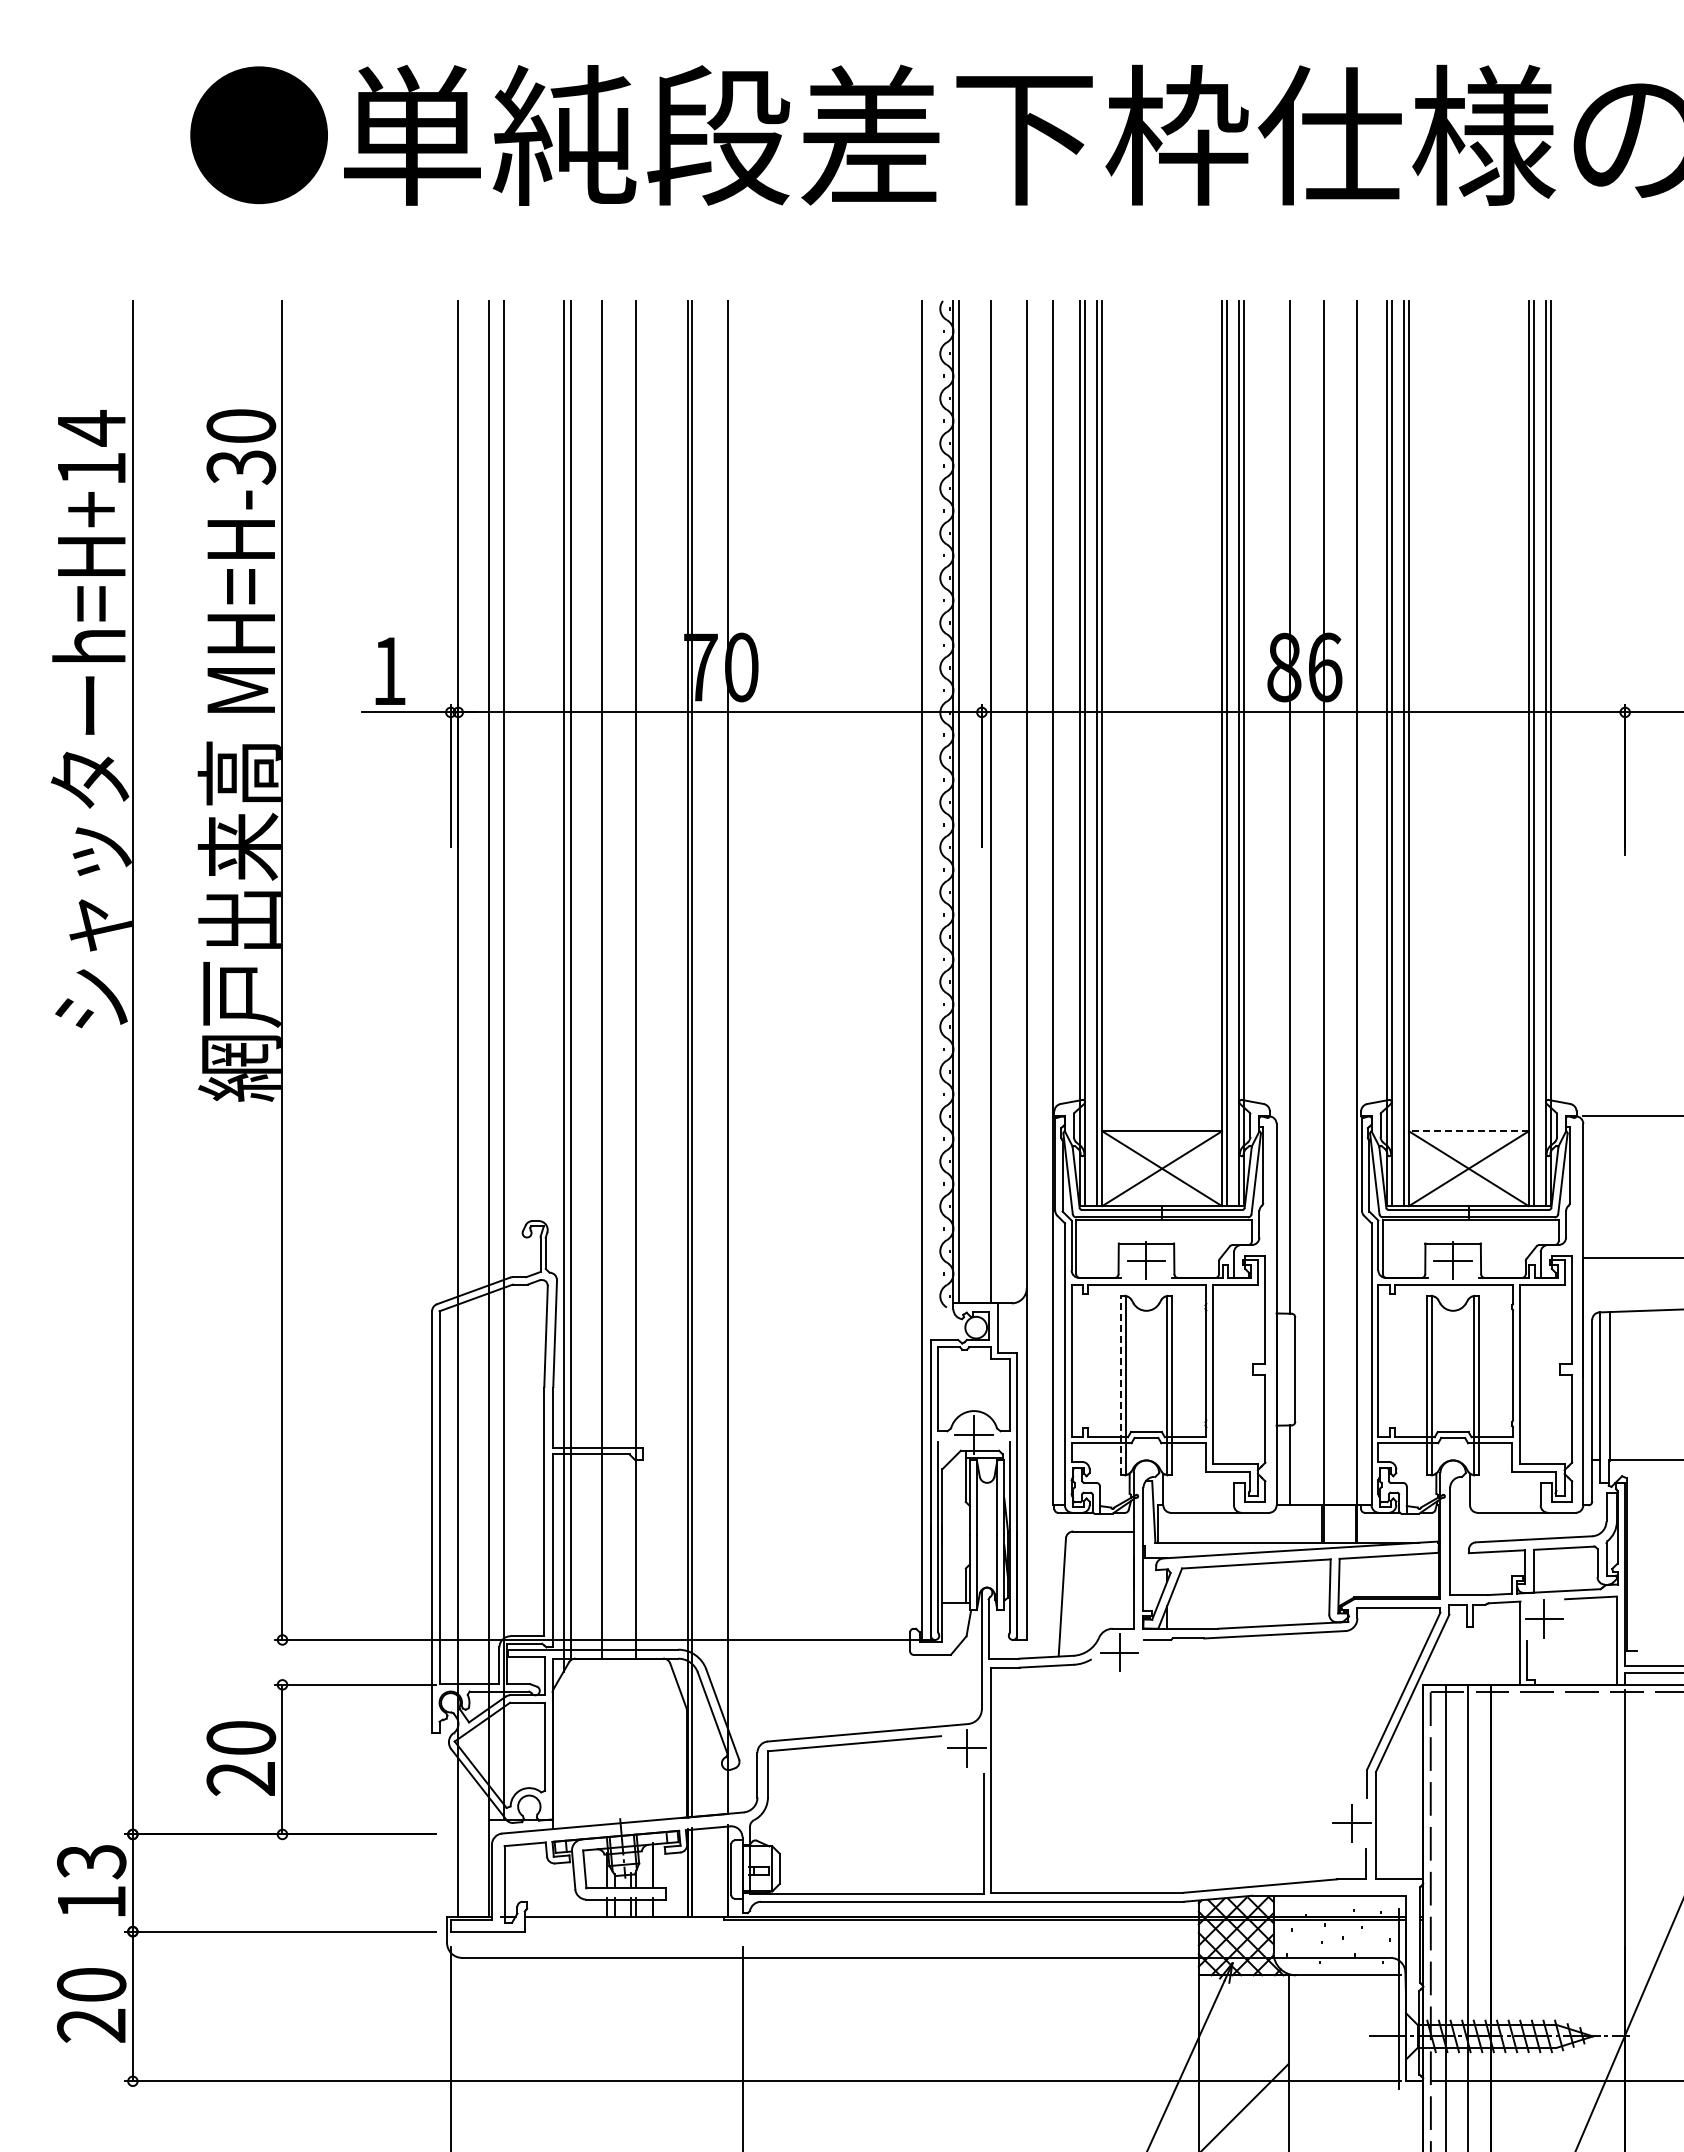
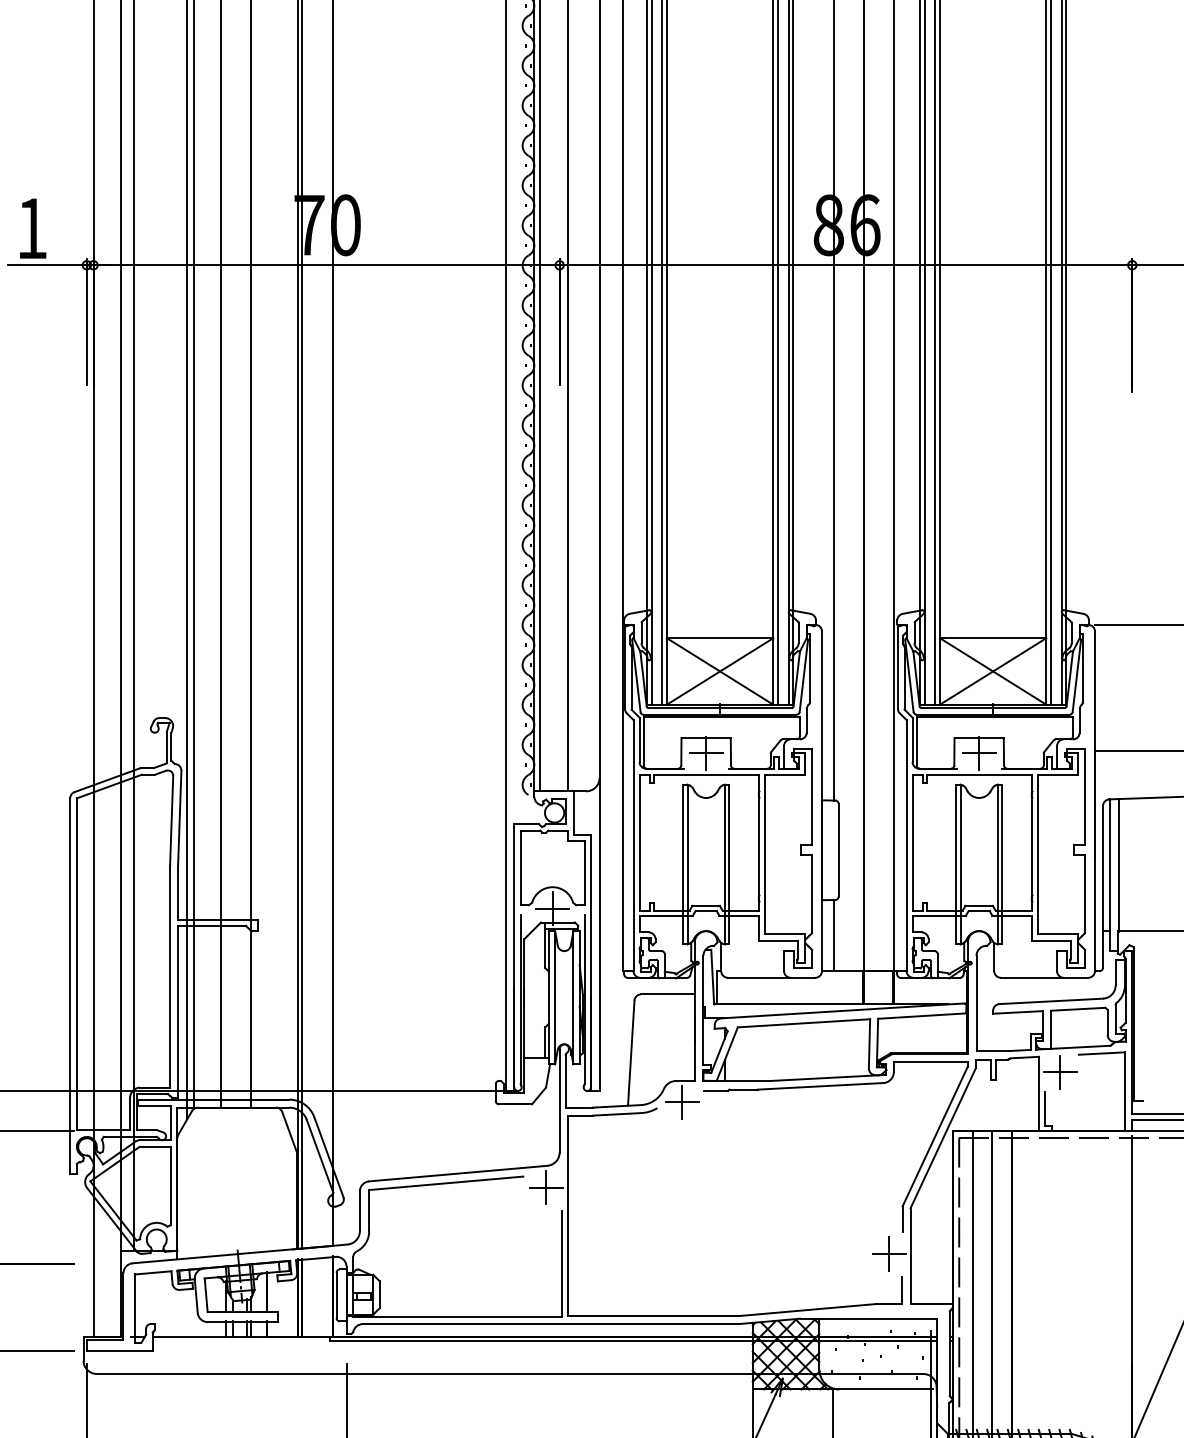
line: (1468, 1131) -> (992, 638), dashed -> solid
line: (1120, 1385) -> (683, 864), dashed -> solid

